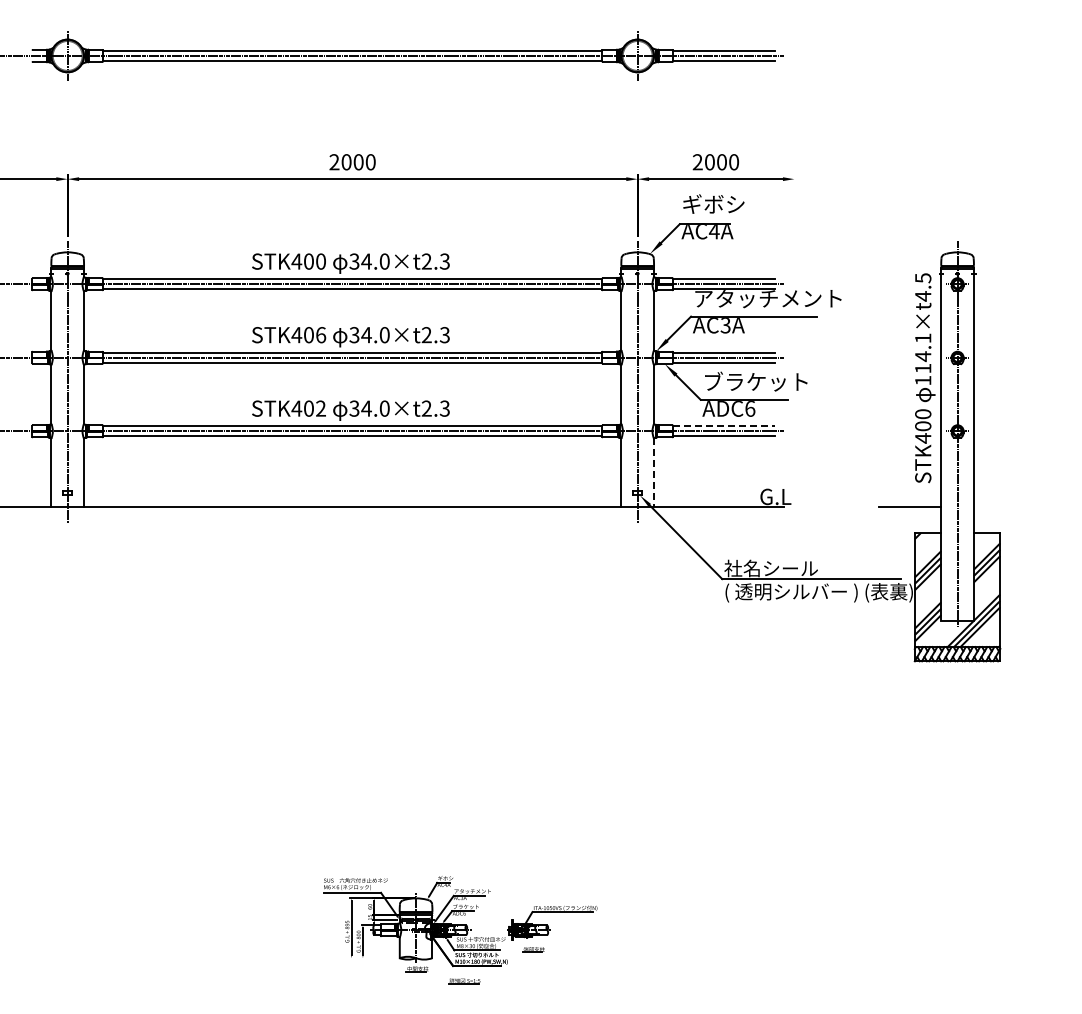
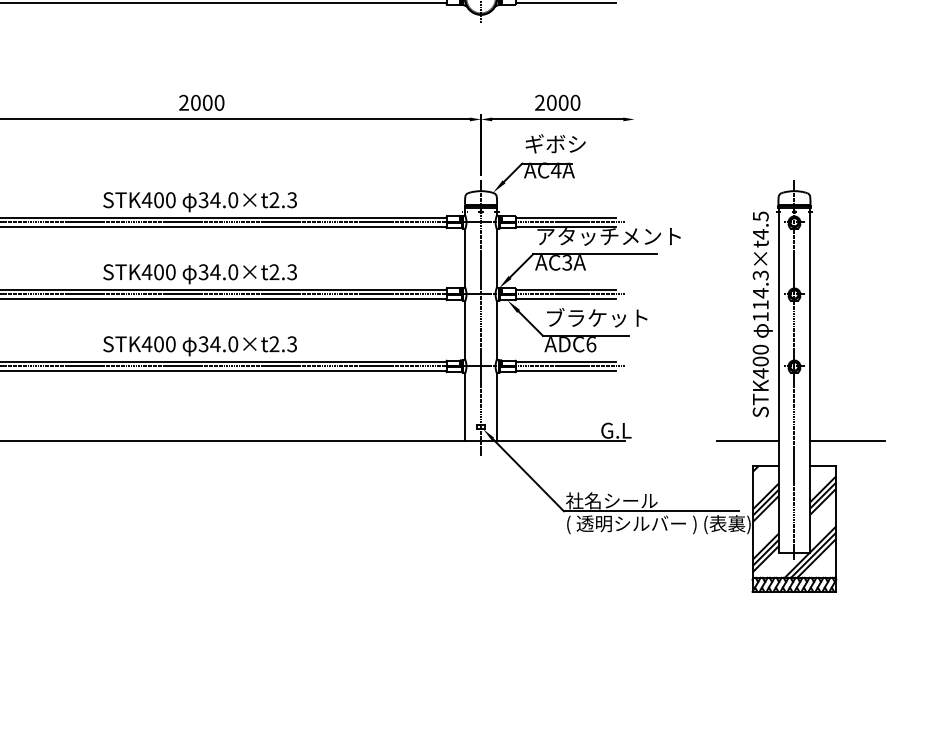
text: (321, 335) -> (171, 272), STK406 -> STK400
text: (923, 338) -> (761, 275), 114.1×t4.5 -> 114.3×t4.5
text: (320, 408) -> (170, 344), STK402 -> STK400
line: (724, 426) -> (566, 361), dashed -> solid
line: (653, 473) -> (496, 407), dashed -> solid
line: (1011, 507) -> (847, 441), added

